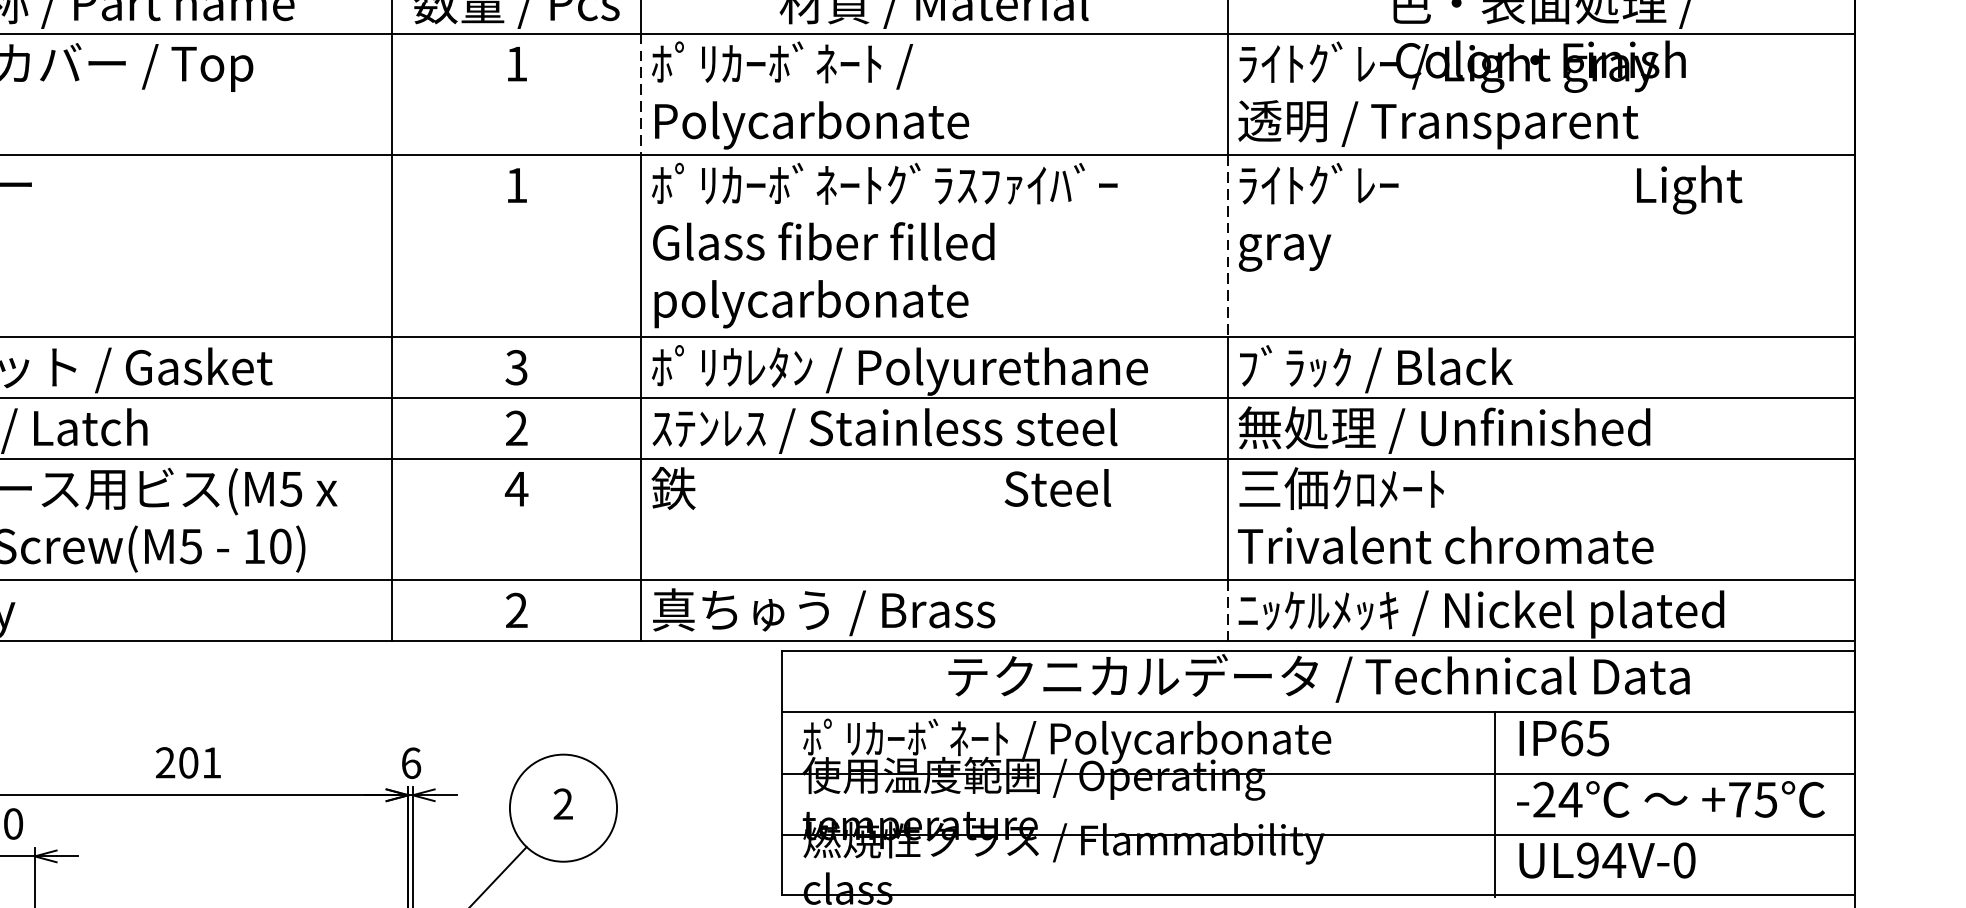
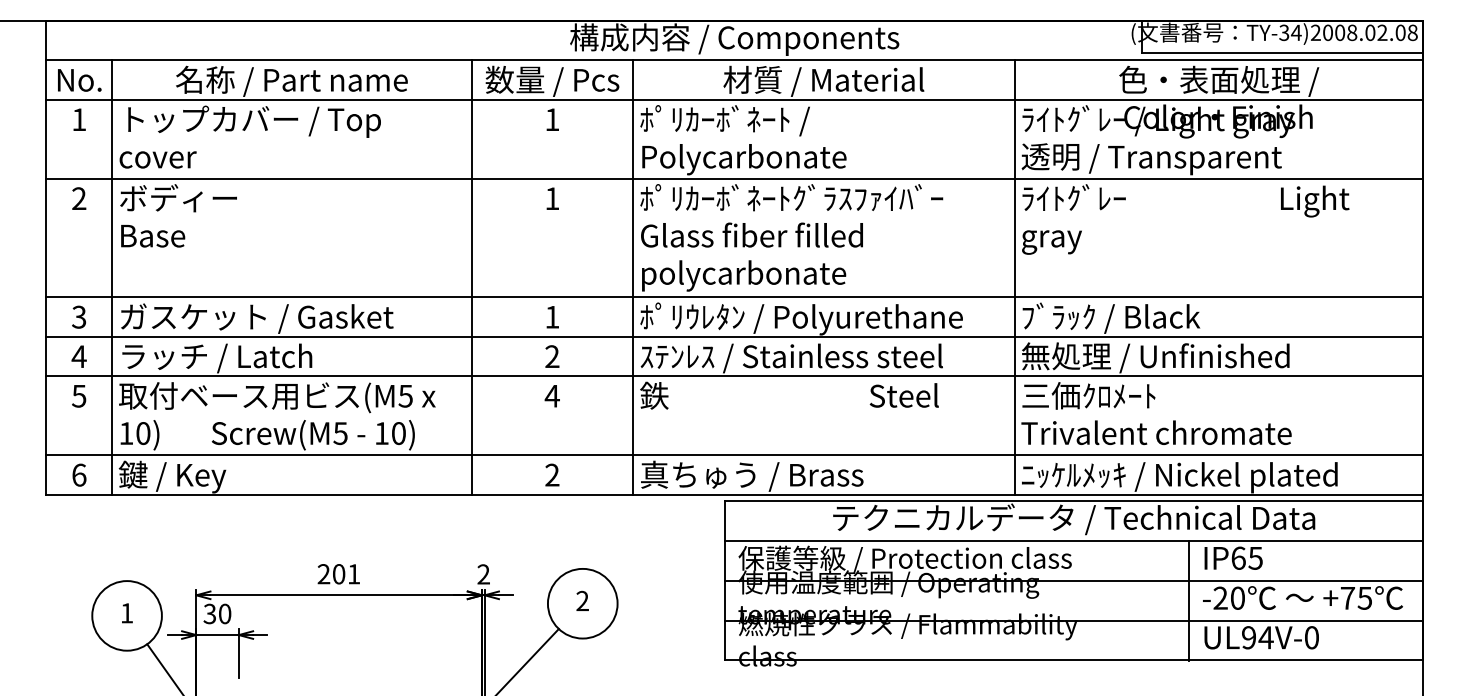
line: (641, 94) -> (633, 139), dashed -> solid
line: (1227, 246) -> (1014, 238), dashed -> solid
text: (516, 366) -> (552, 316), 3 -> 1
line: (1227, 611) -> (1014, 475), dashed -> solid
text: (1067, 740) -> (910, 559), ﾎﾟﾘｶｰﾎﾞﾈｰﾄ / Polycarbonate -> 保護等級 / Protection class
text: (410, 763) -> (483, 574), 6 -> 2
text: (1570, 798) -> (1237, 597), -24 -> -20

